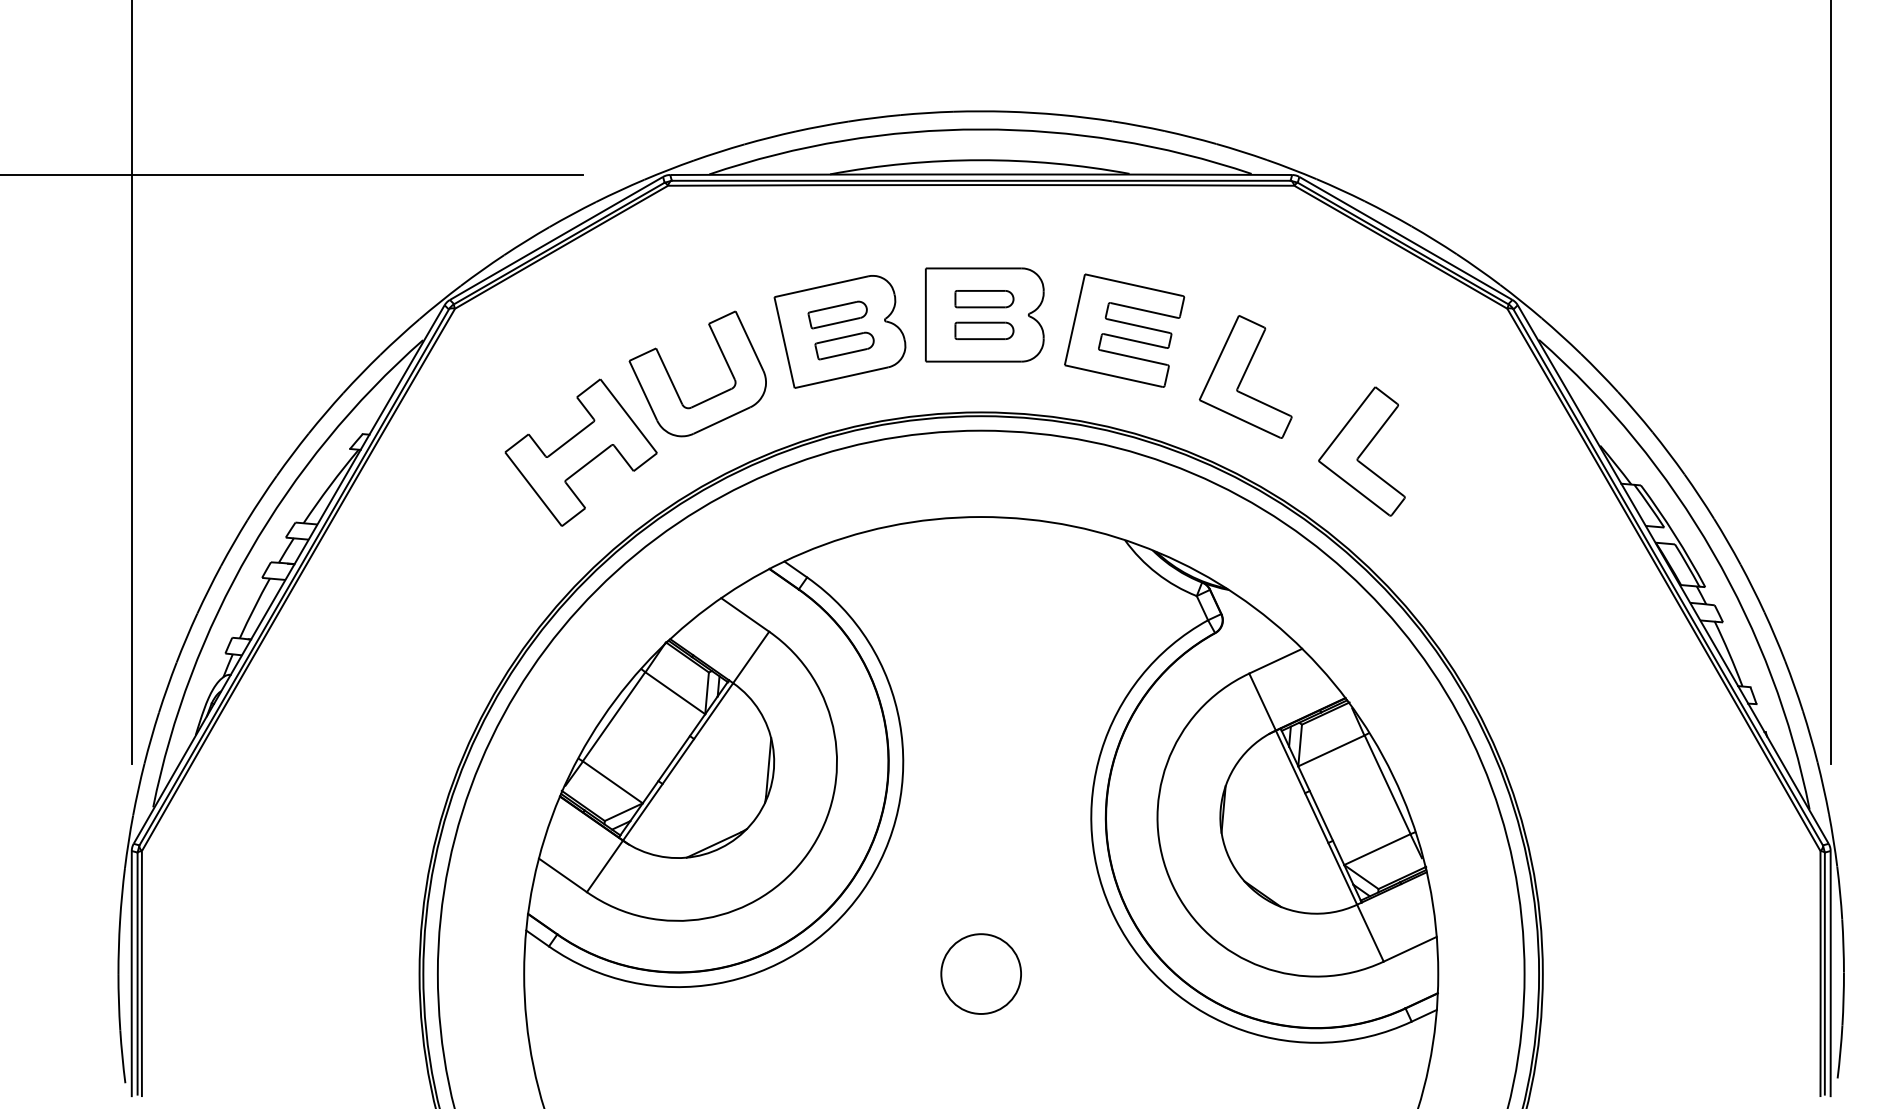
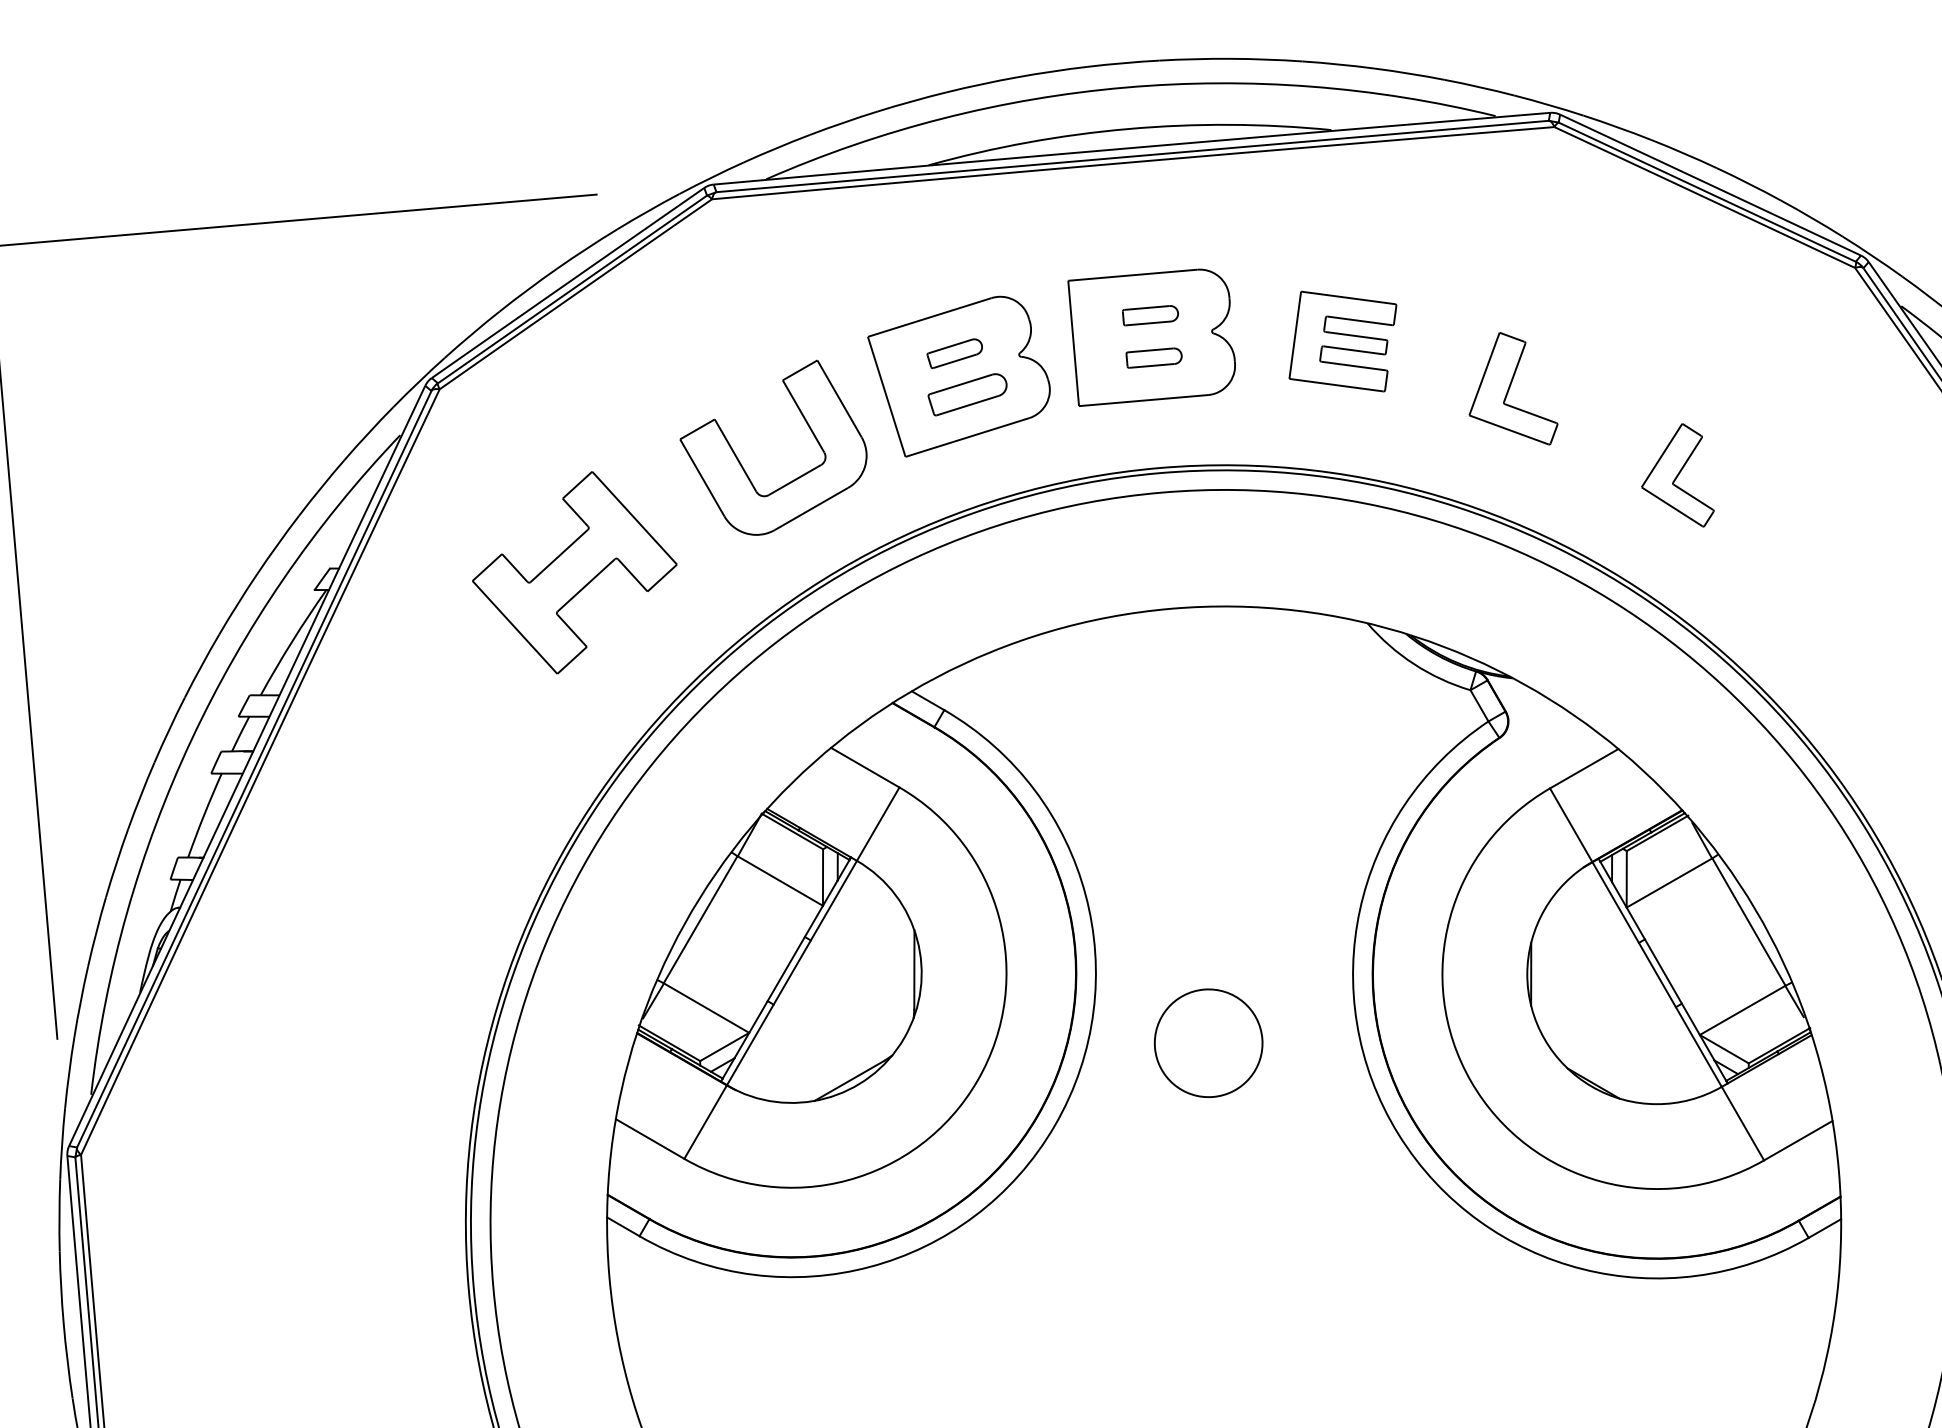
part: (984, 299) -> (1150, 315), size x0.7
part: (837, 314) -> (954, 352), size x0.7
part: (984, 330) -> (1154, 357), size x0.7
part: (1124, 330) -> (1342, 341), size x0.7
part: (1245, 376) -> (1510, 389), size x0.7
part: (1361, 451) -> (1675, 476), size x0.6
part: (580, 452) -> (573, 572), moved
circle: (980, 973) -> (1207, 1042), moved

